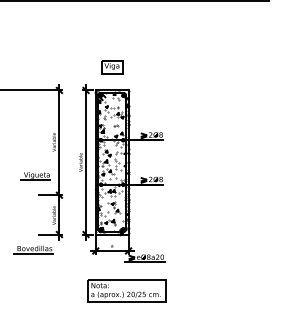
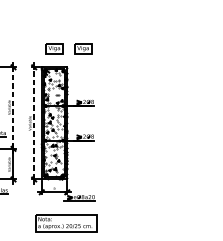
part: (149, 67) -> (83, 49), added
line: (59, 142) -> (13, 107), solid -> dashed
line: (86, 162) -> (34, 123), solid -> dashed

